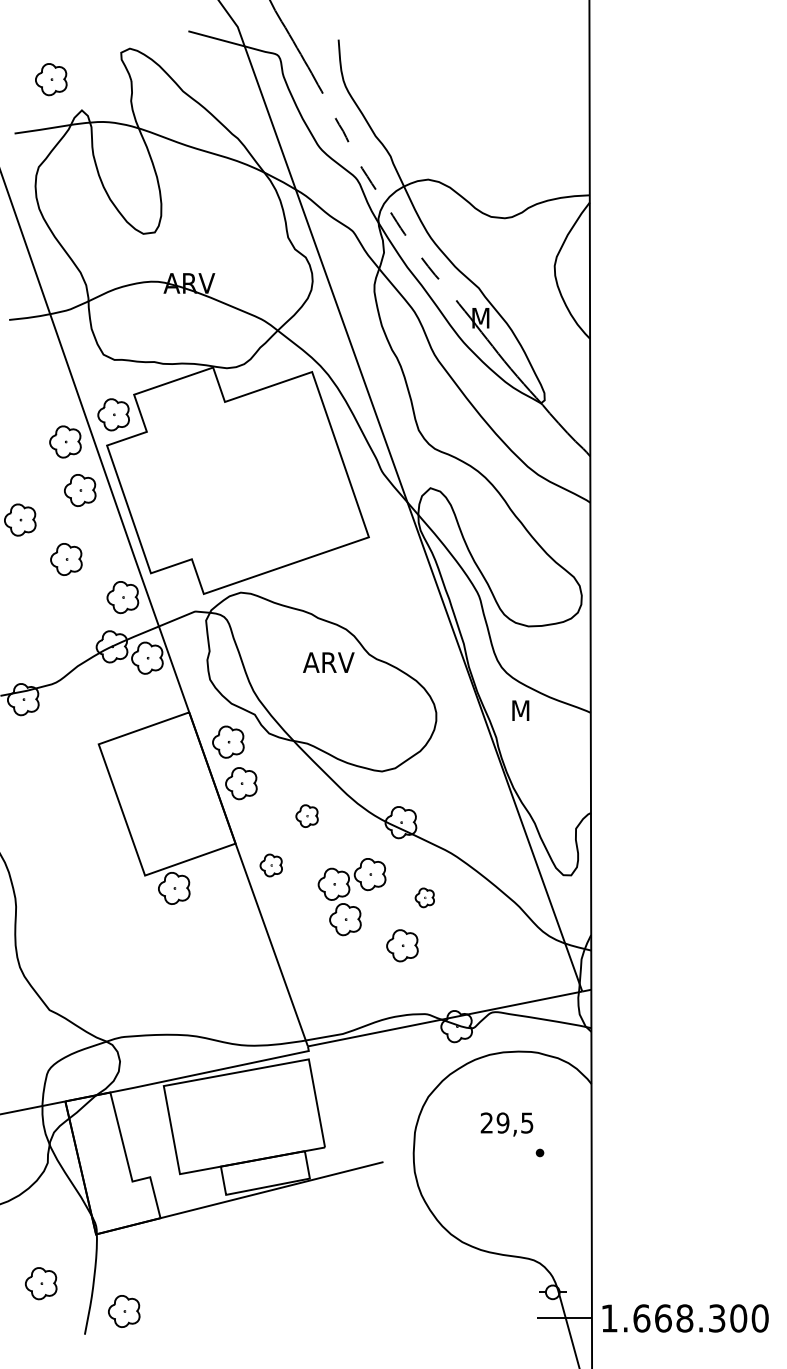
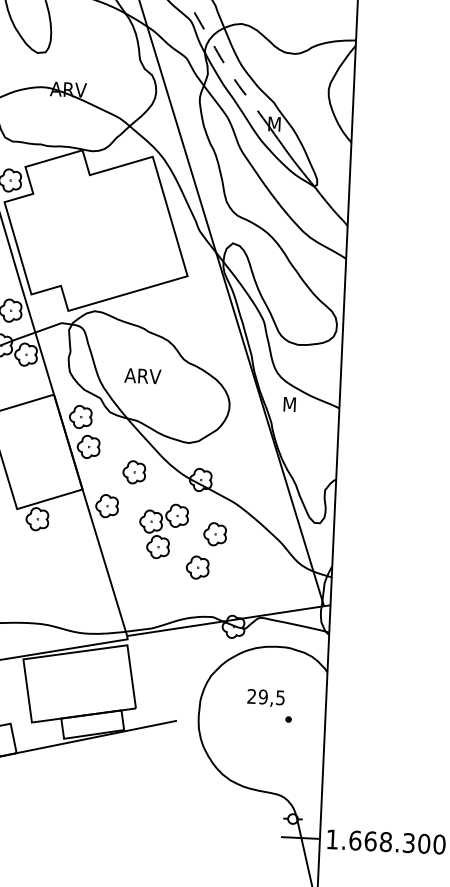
text: (328, 662) -> (142, 376), moved
part: (306, 815) -> (133, 471), size x1.43
part: (271, 865) -> (107, 506), size x1.43
part: (424, 897) -> (215, 534), size x1.67

